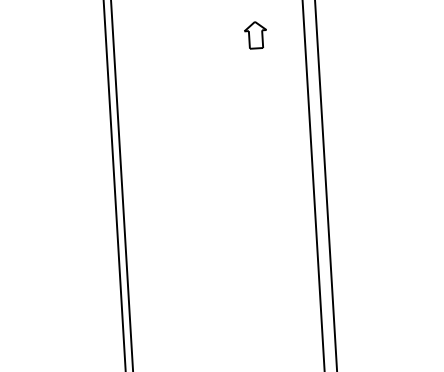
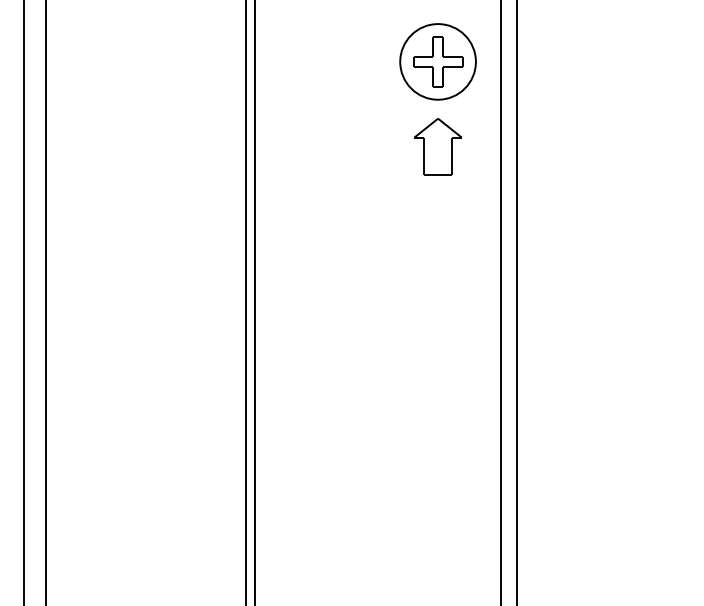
part: (255, 34) -> (437, 146), size x1.67

